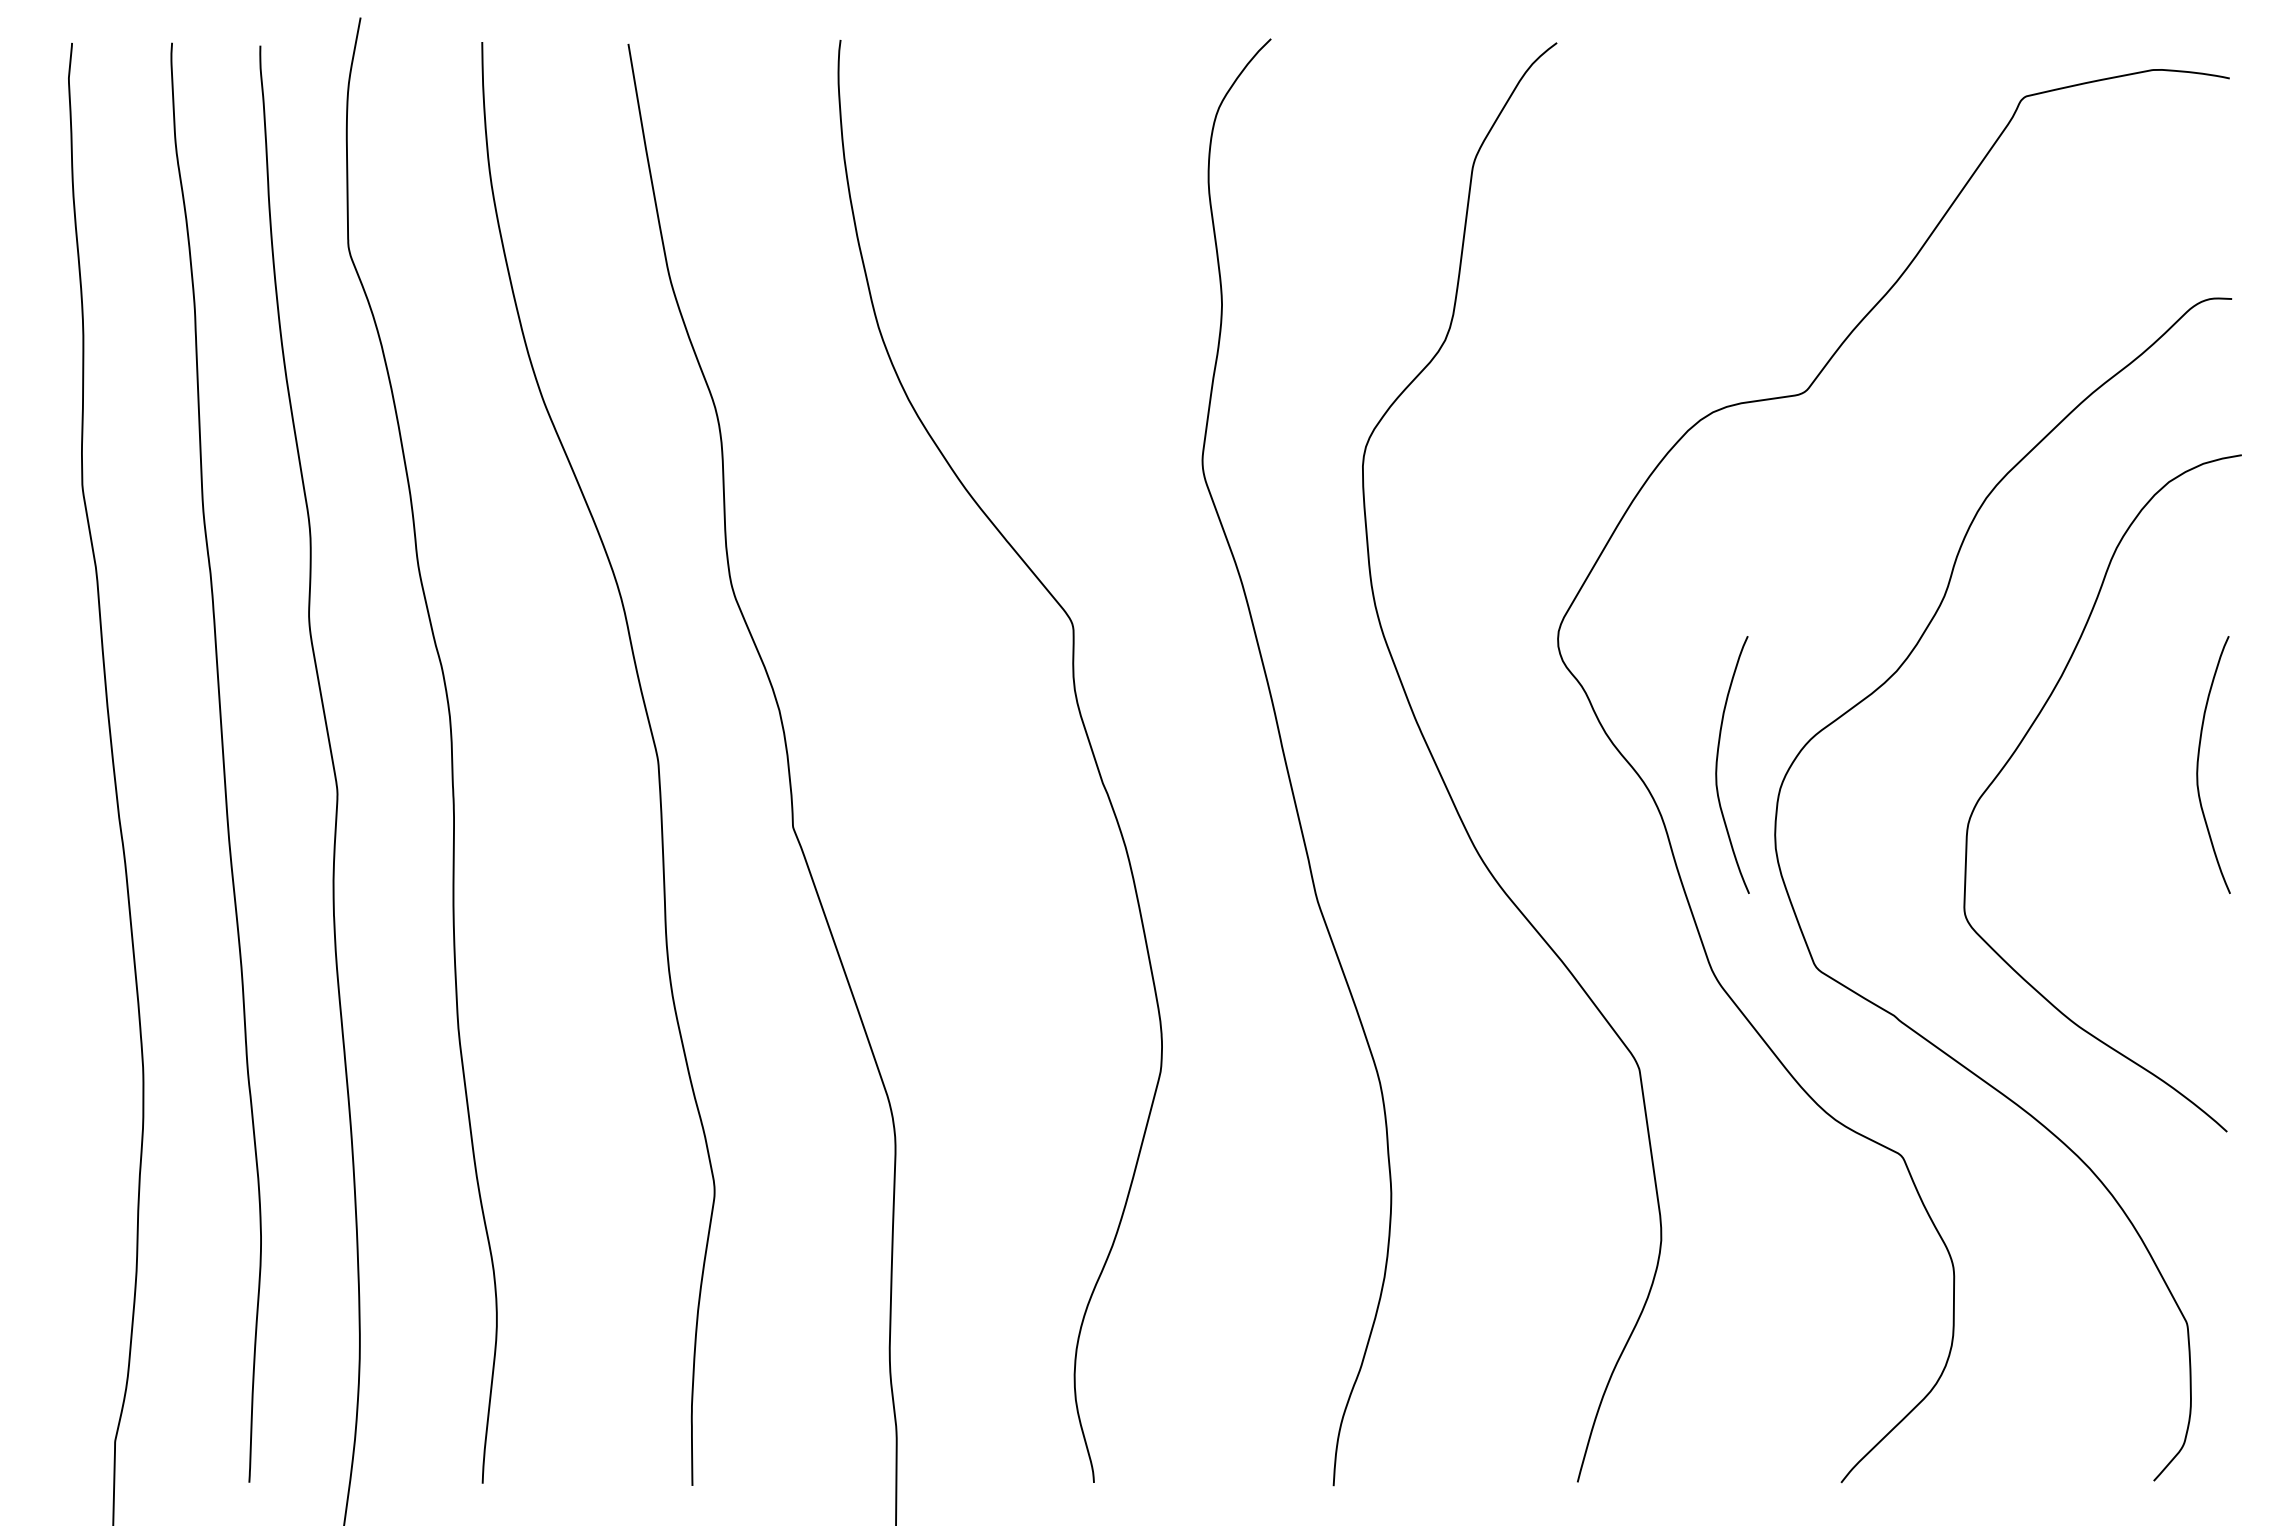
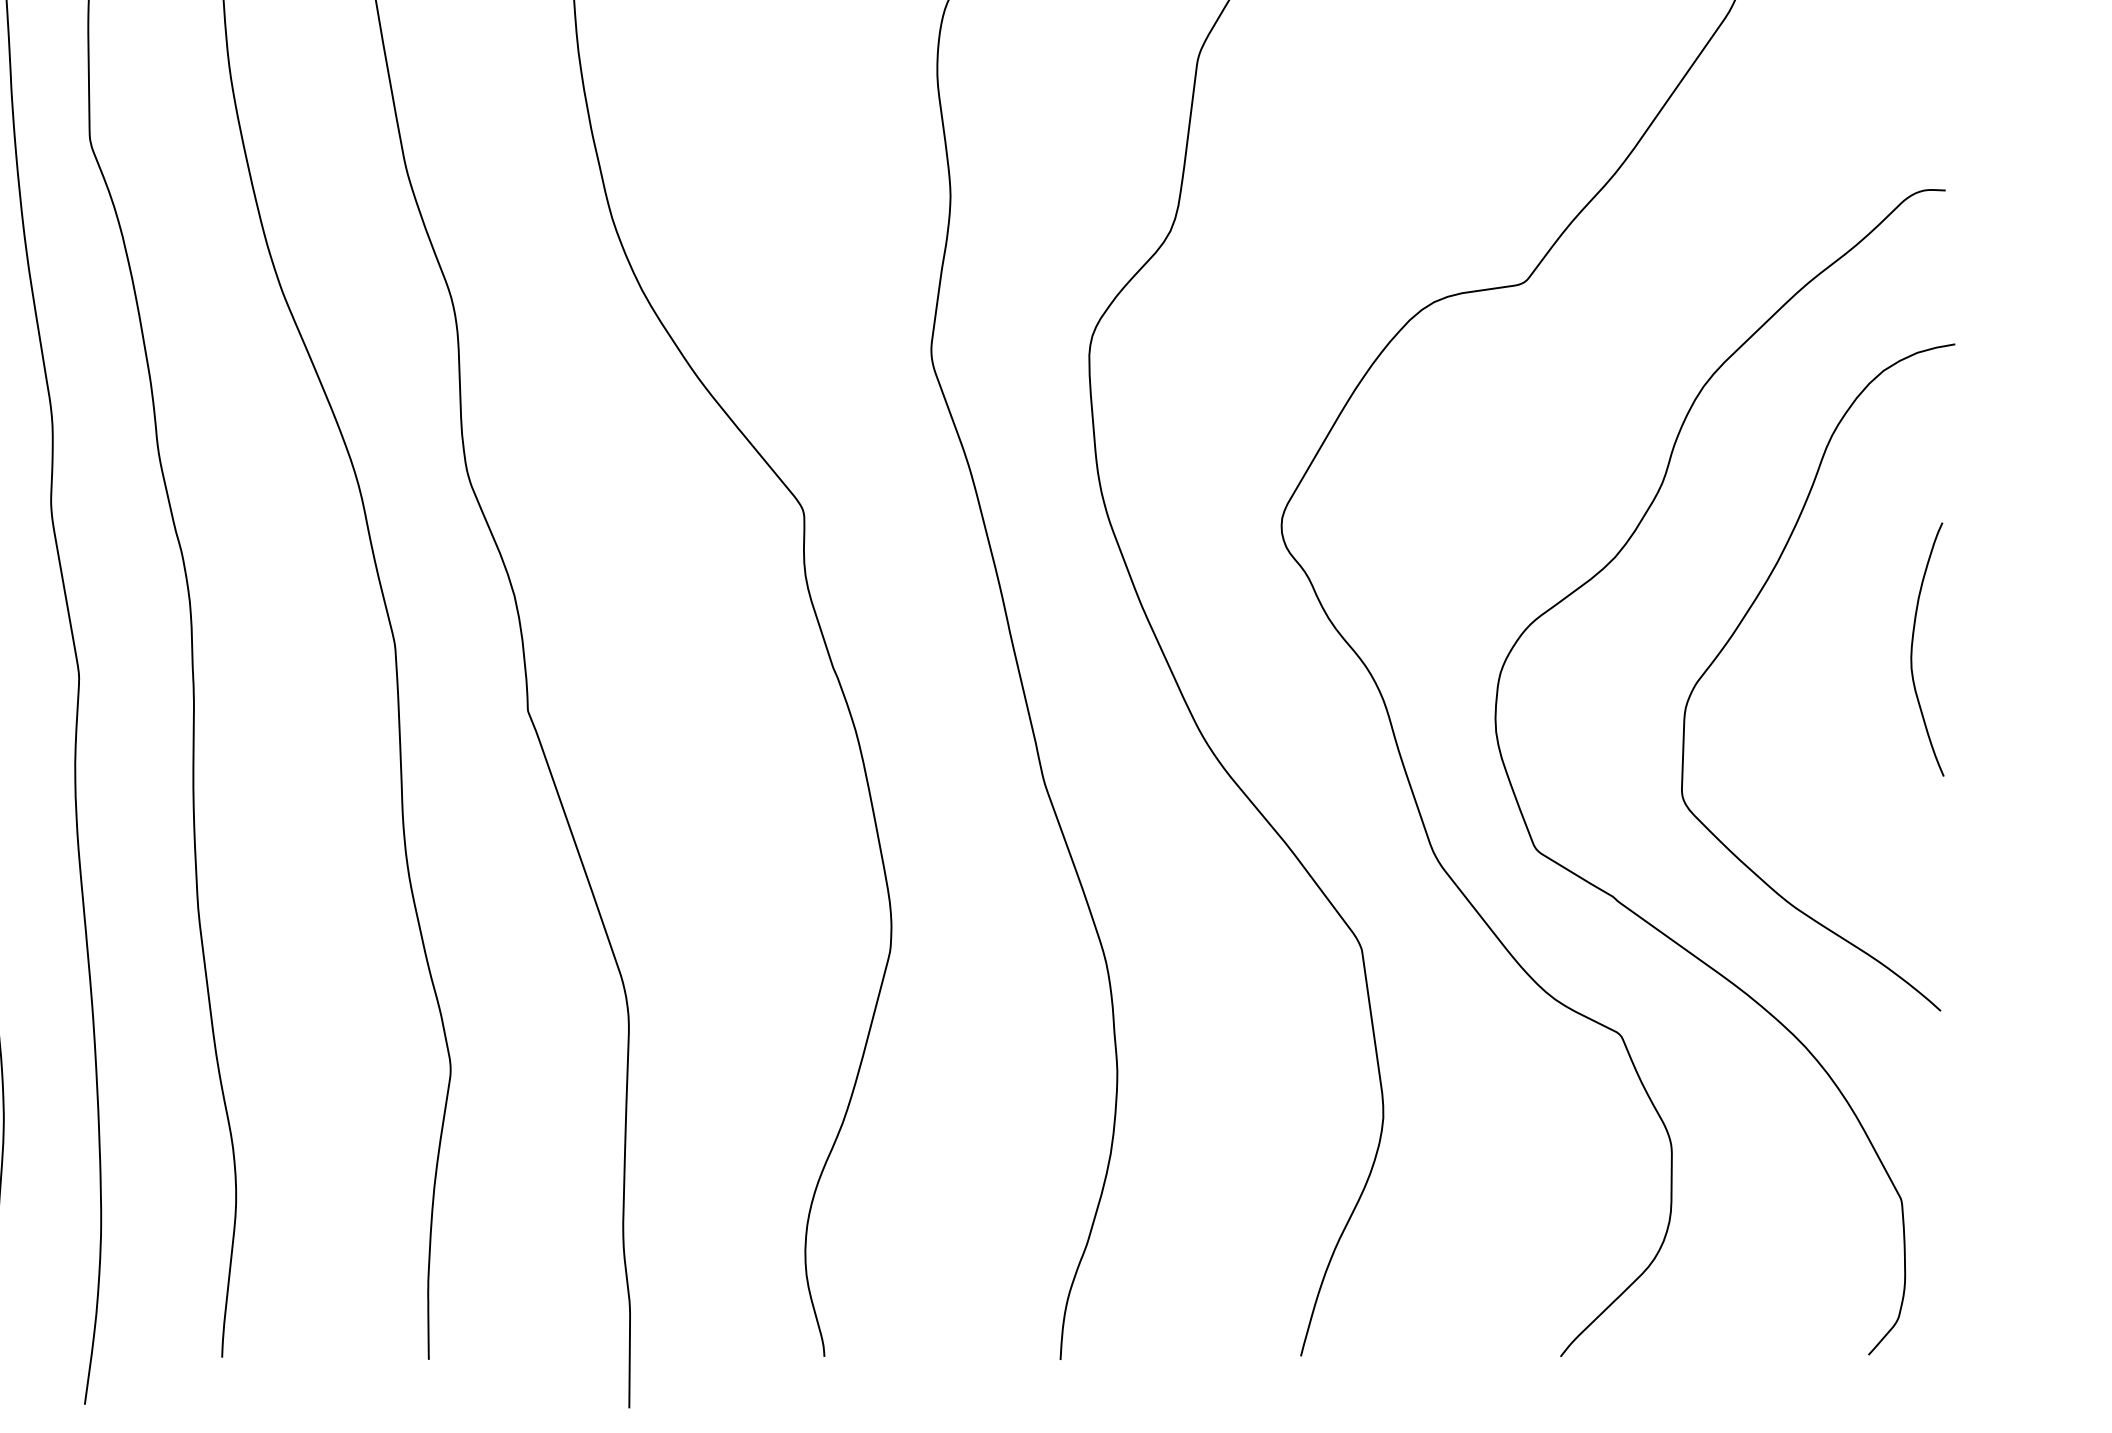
curve: (1717, 764) -> (1438, 649), removed

